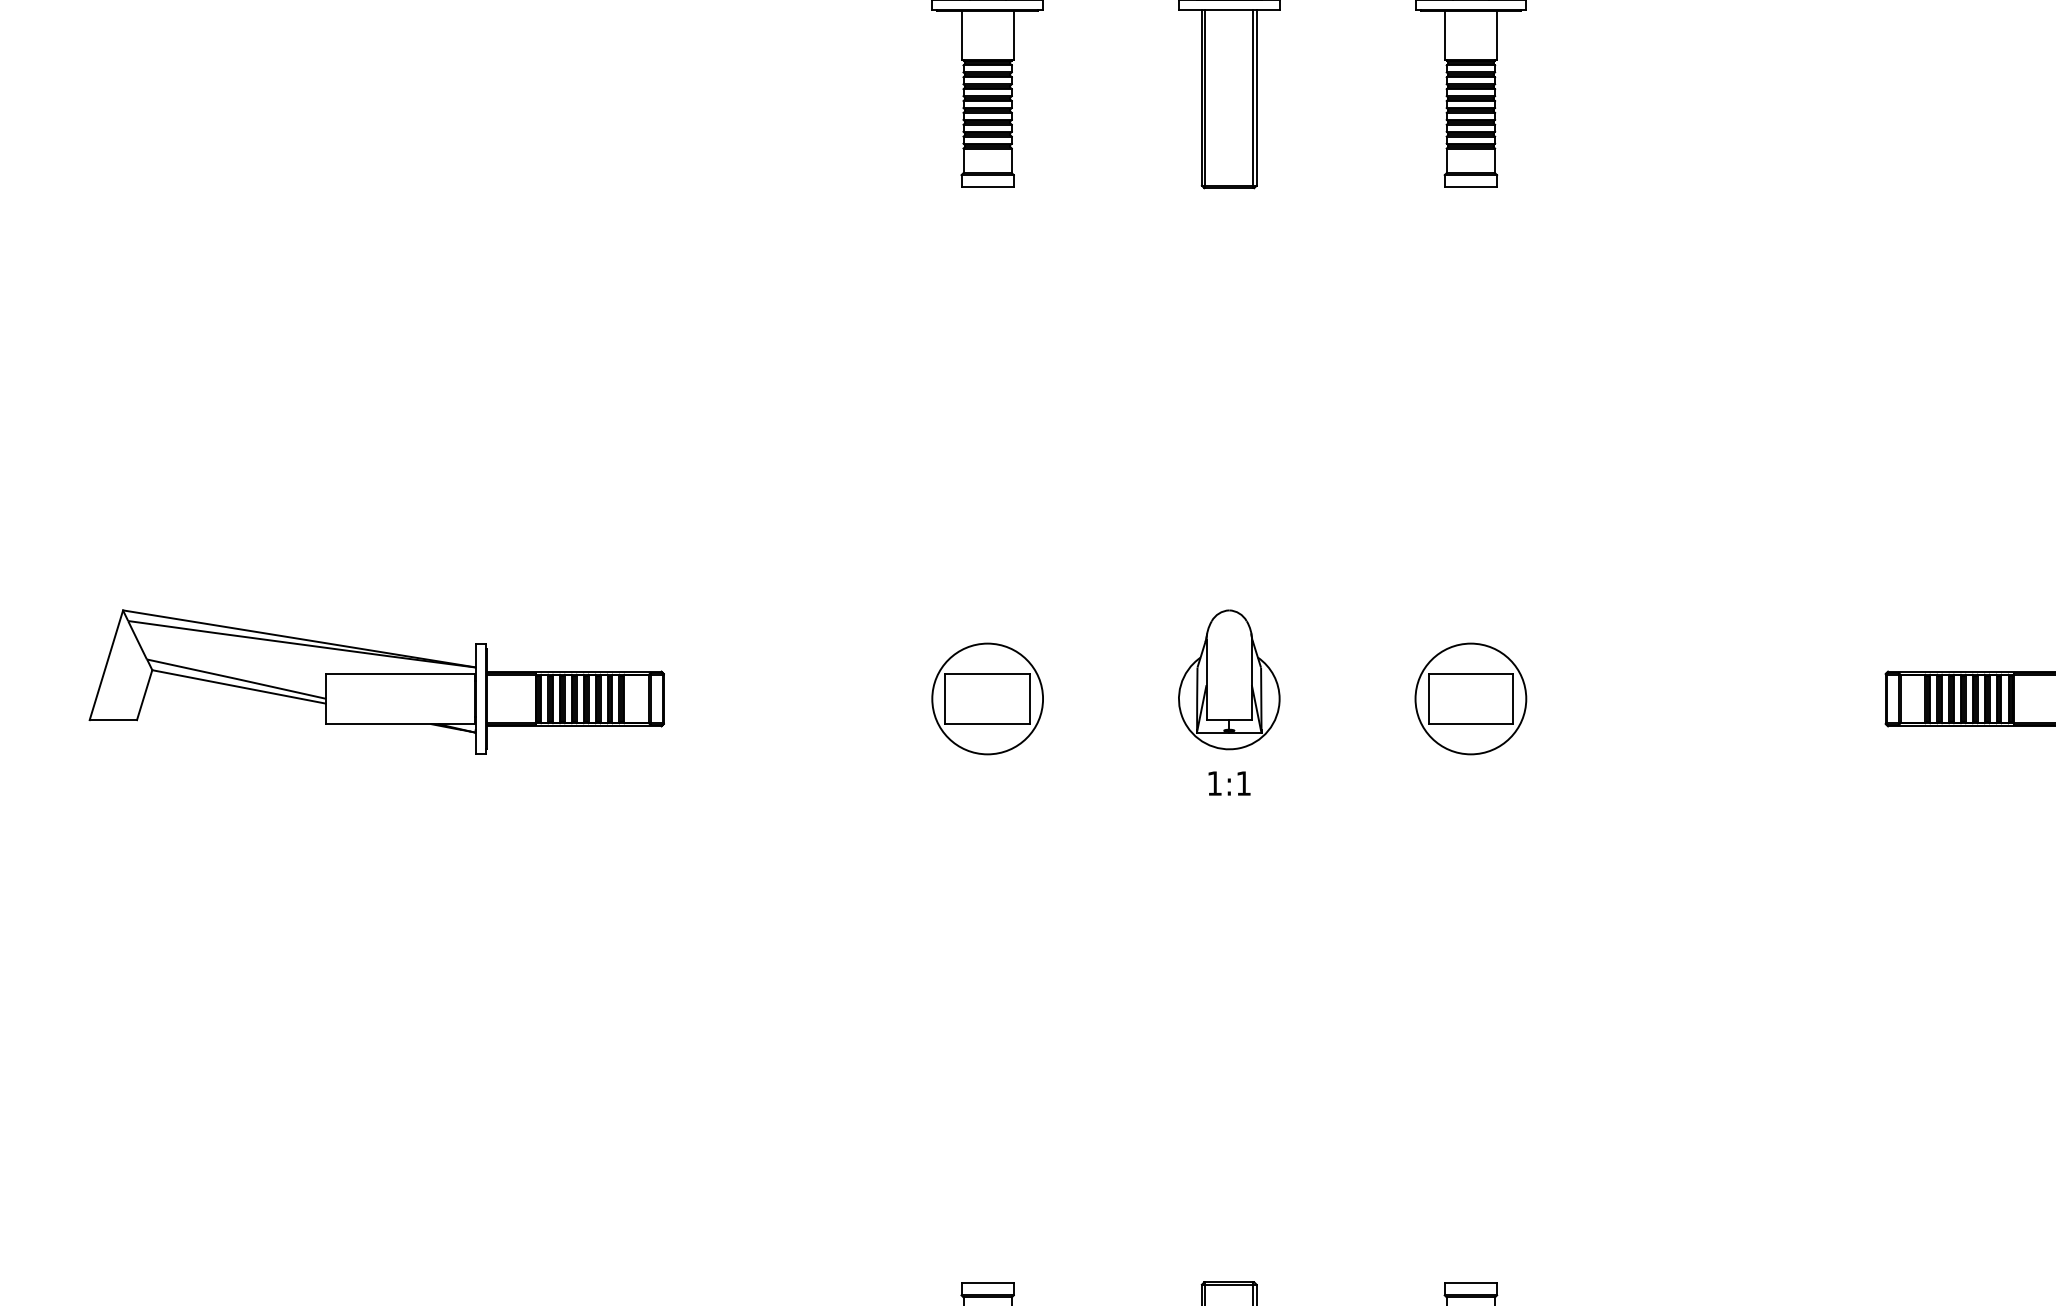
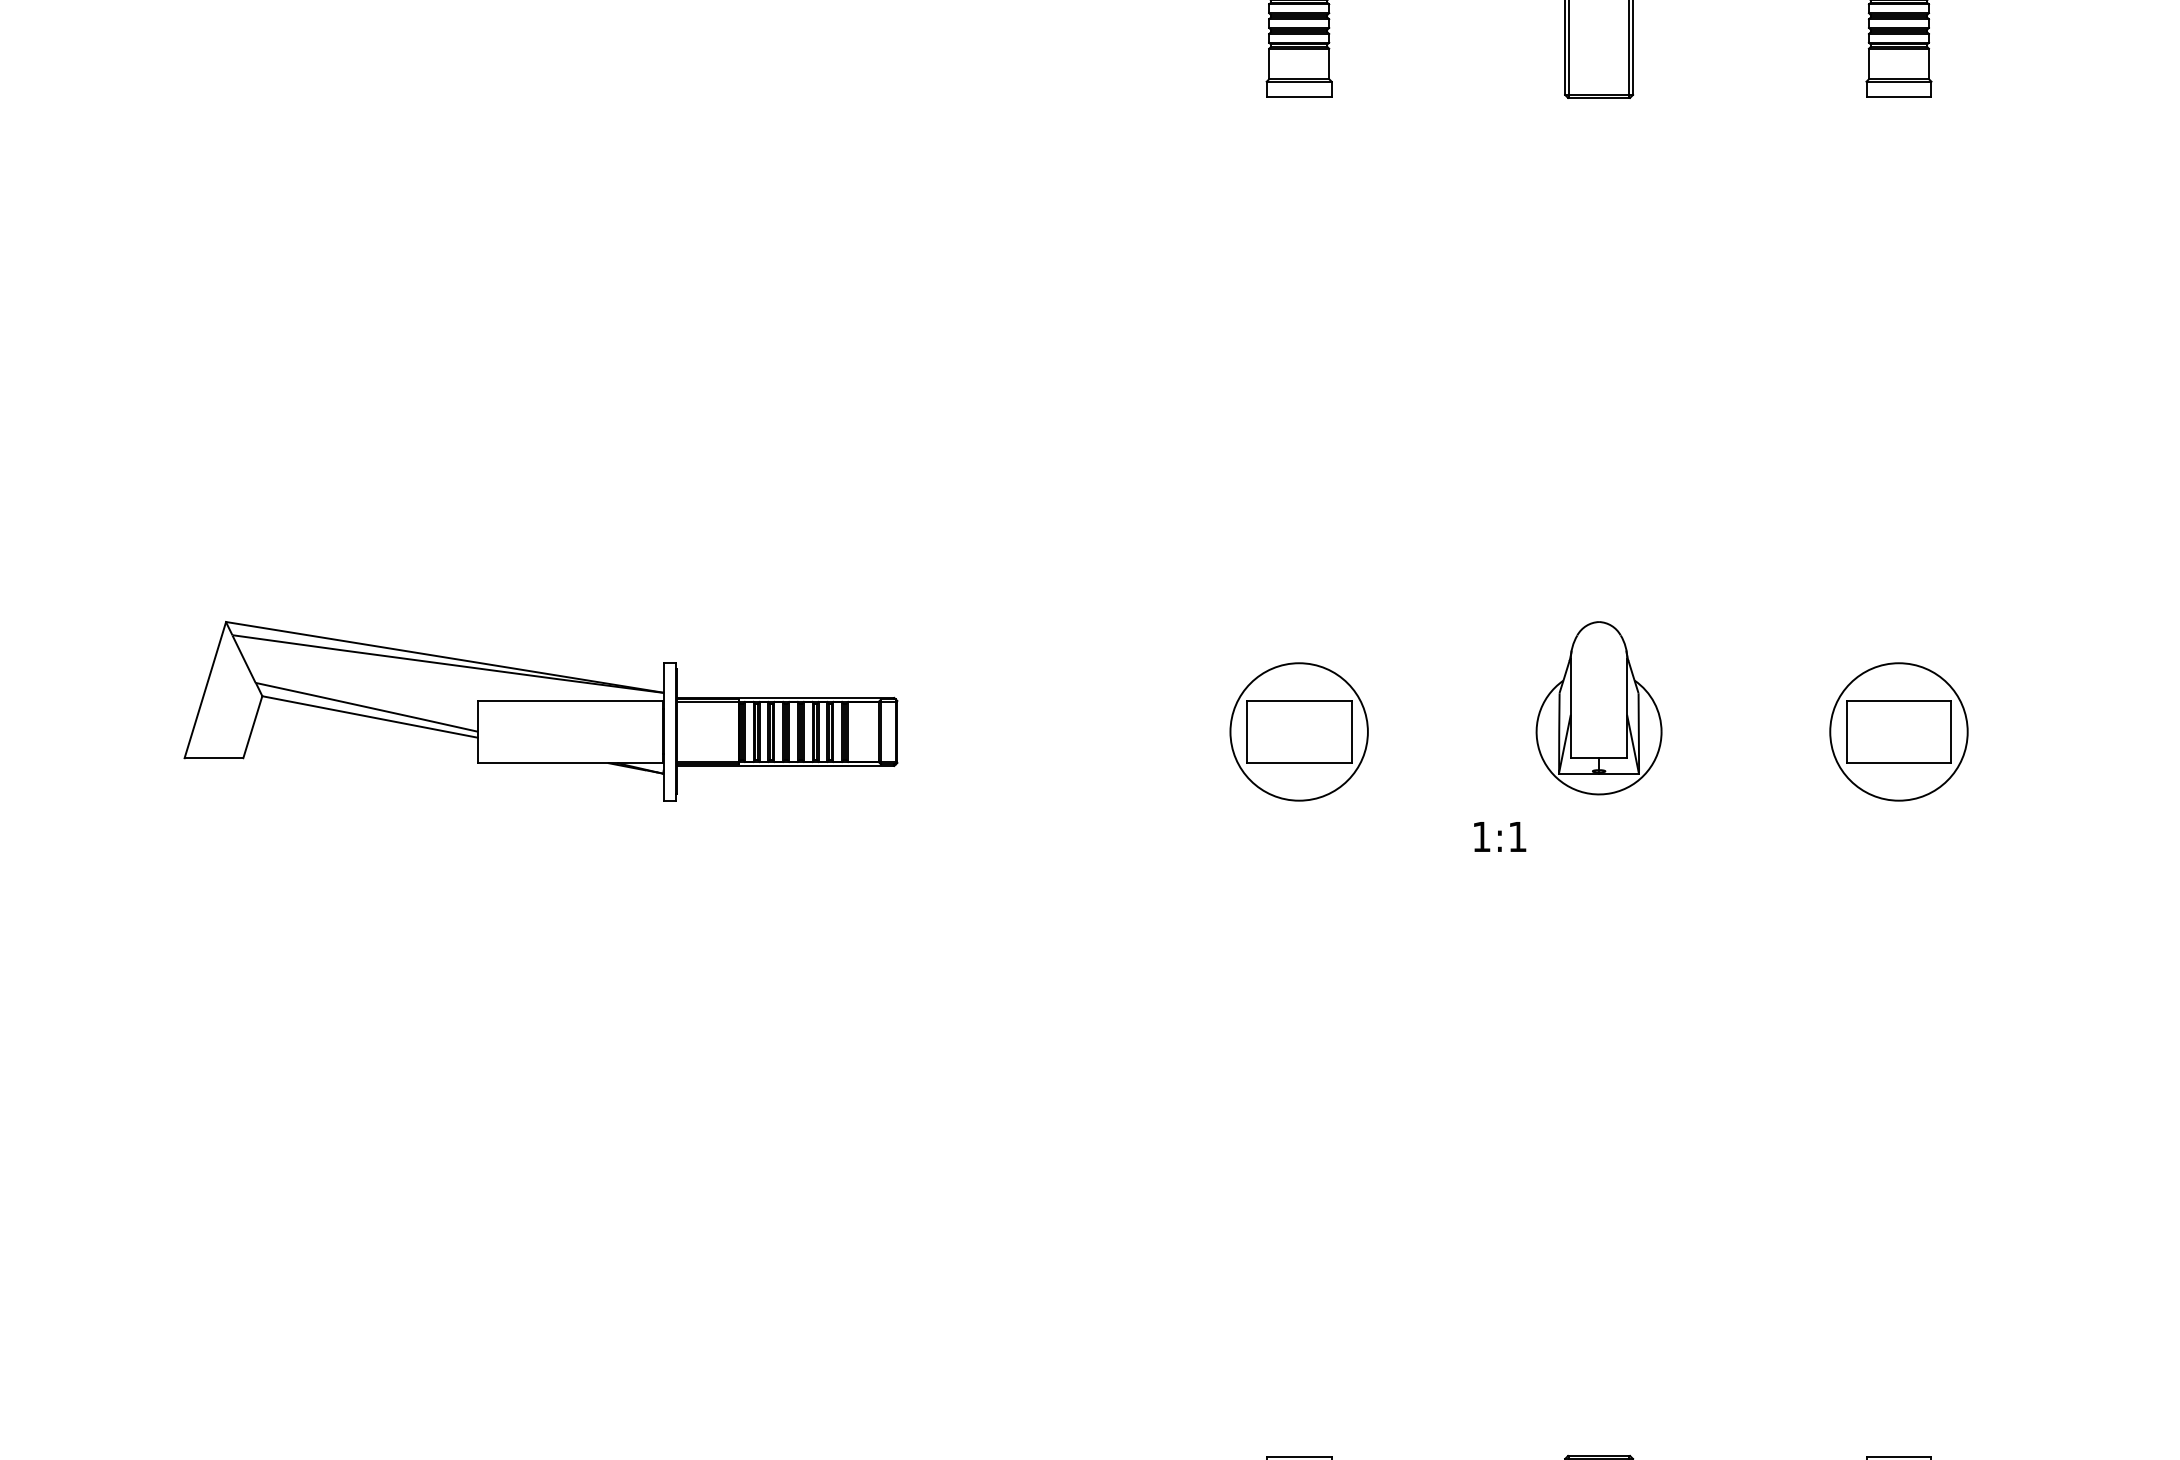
text: (1229, 783) -> (1500, 836), moved

